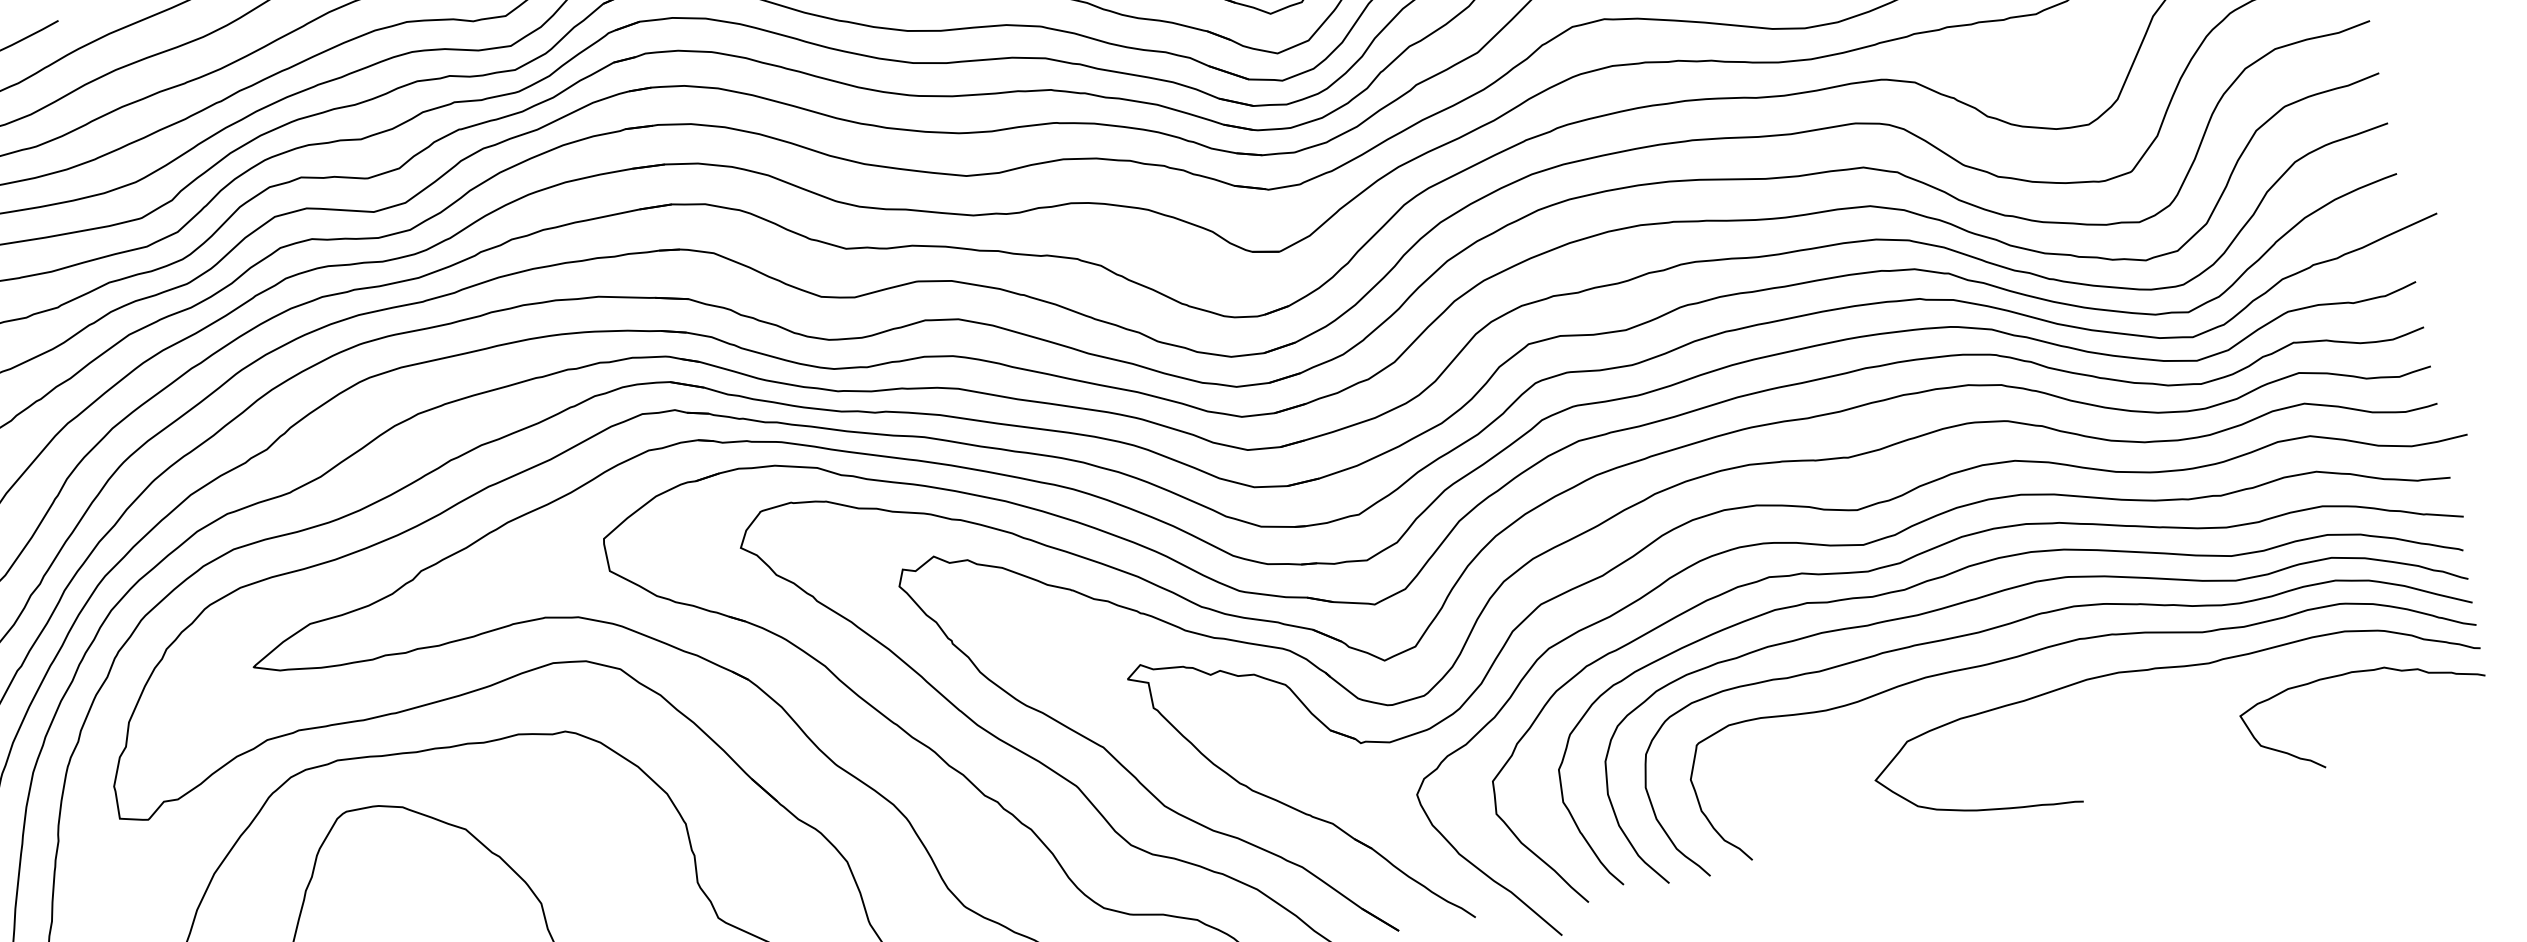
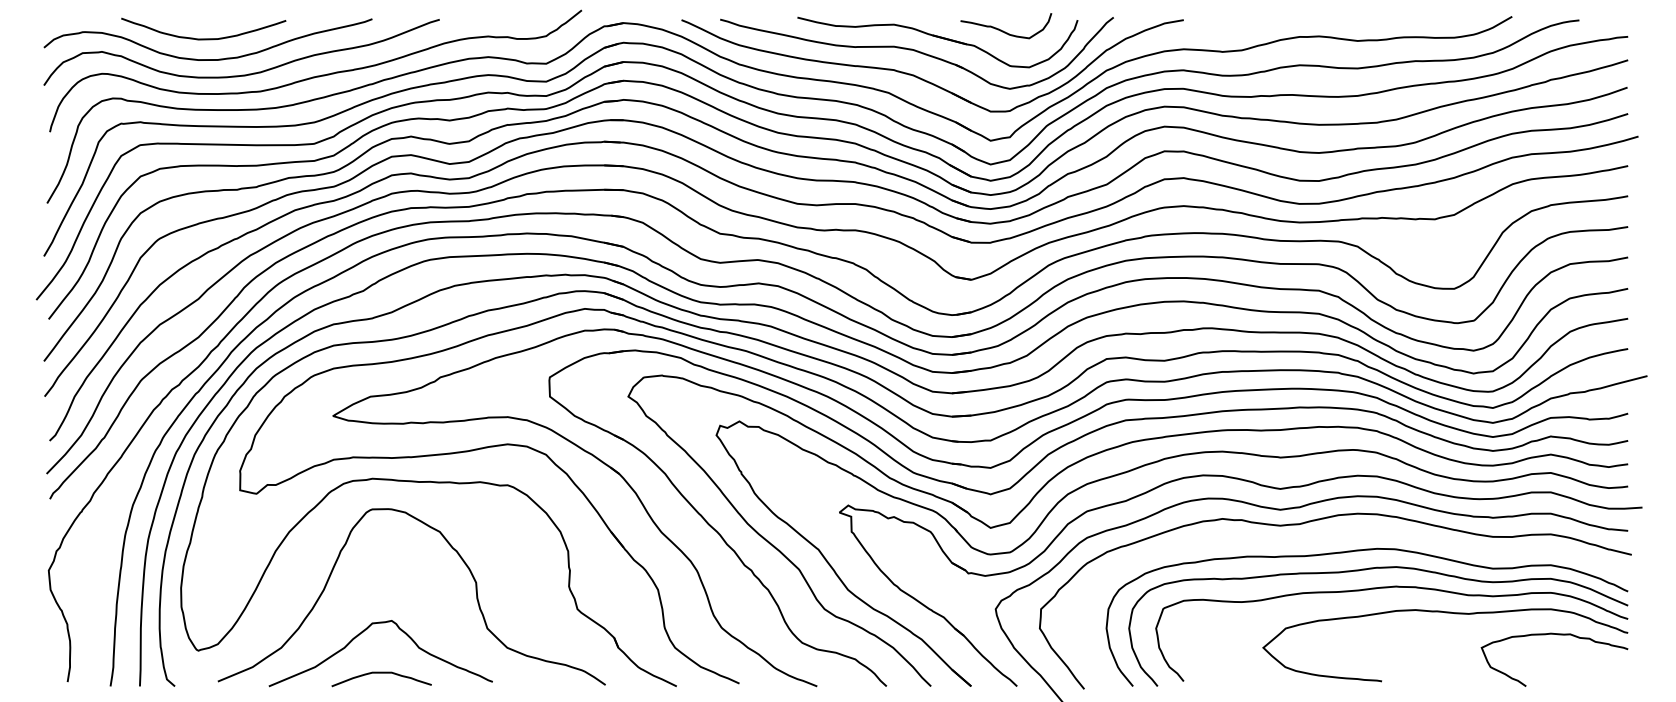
curve: (1984, 564) -> (1348, 533), removed

